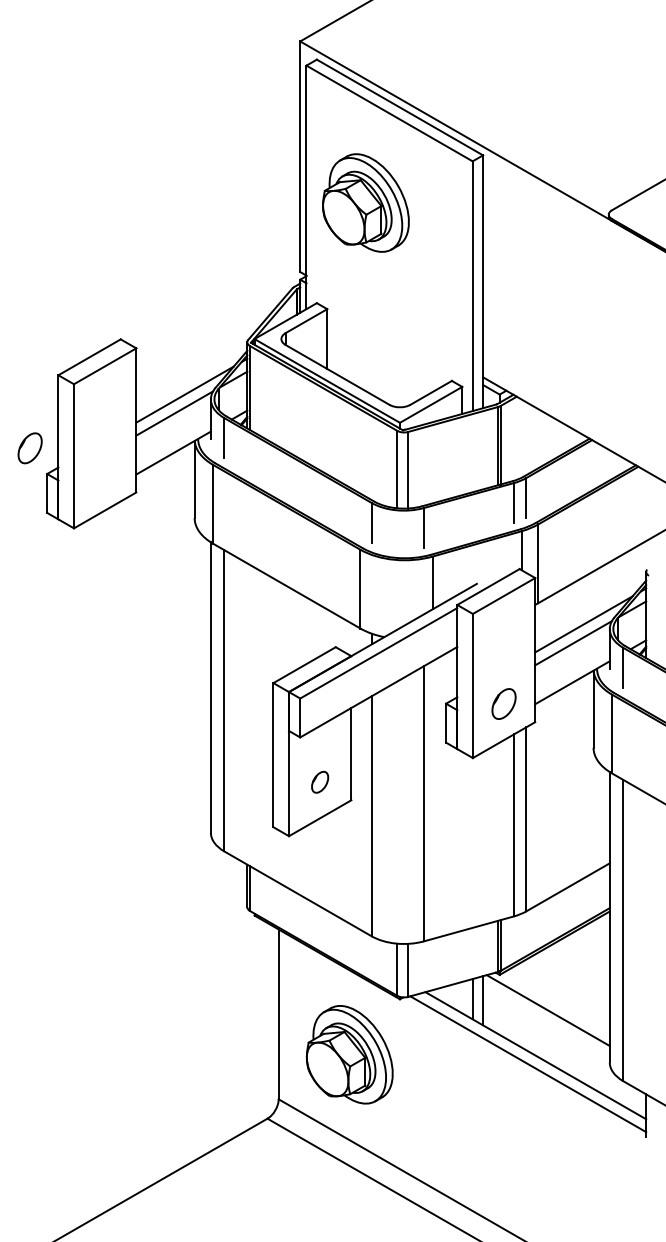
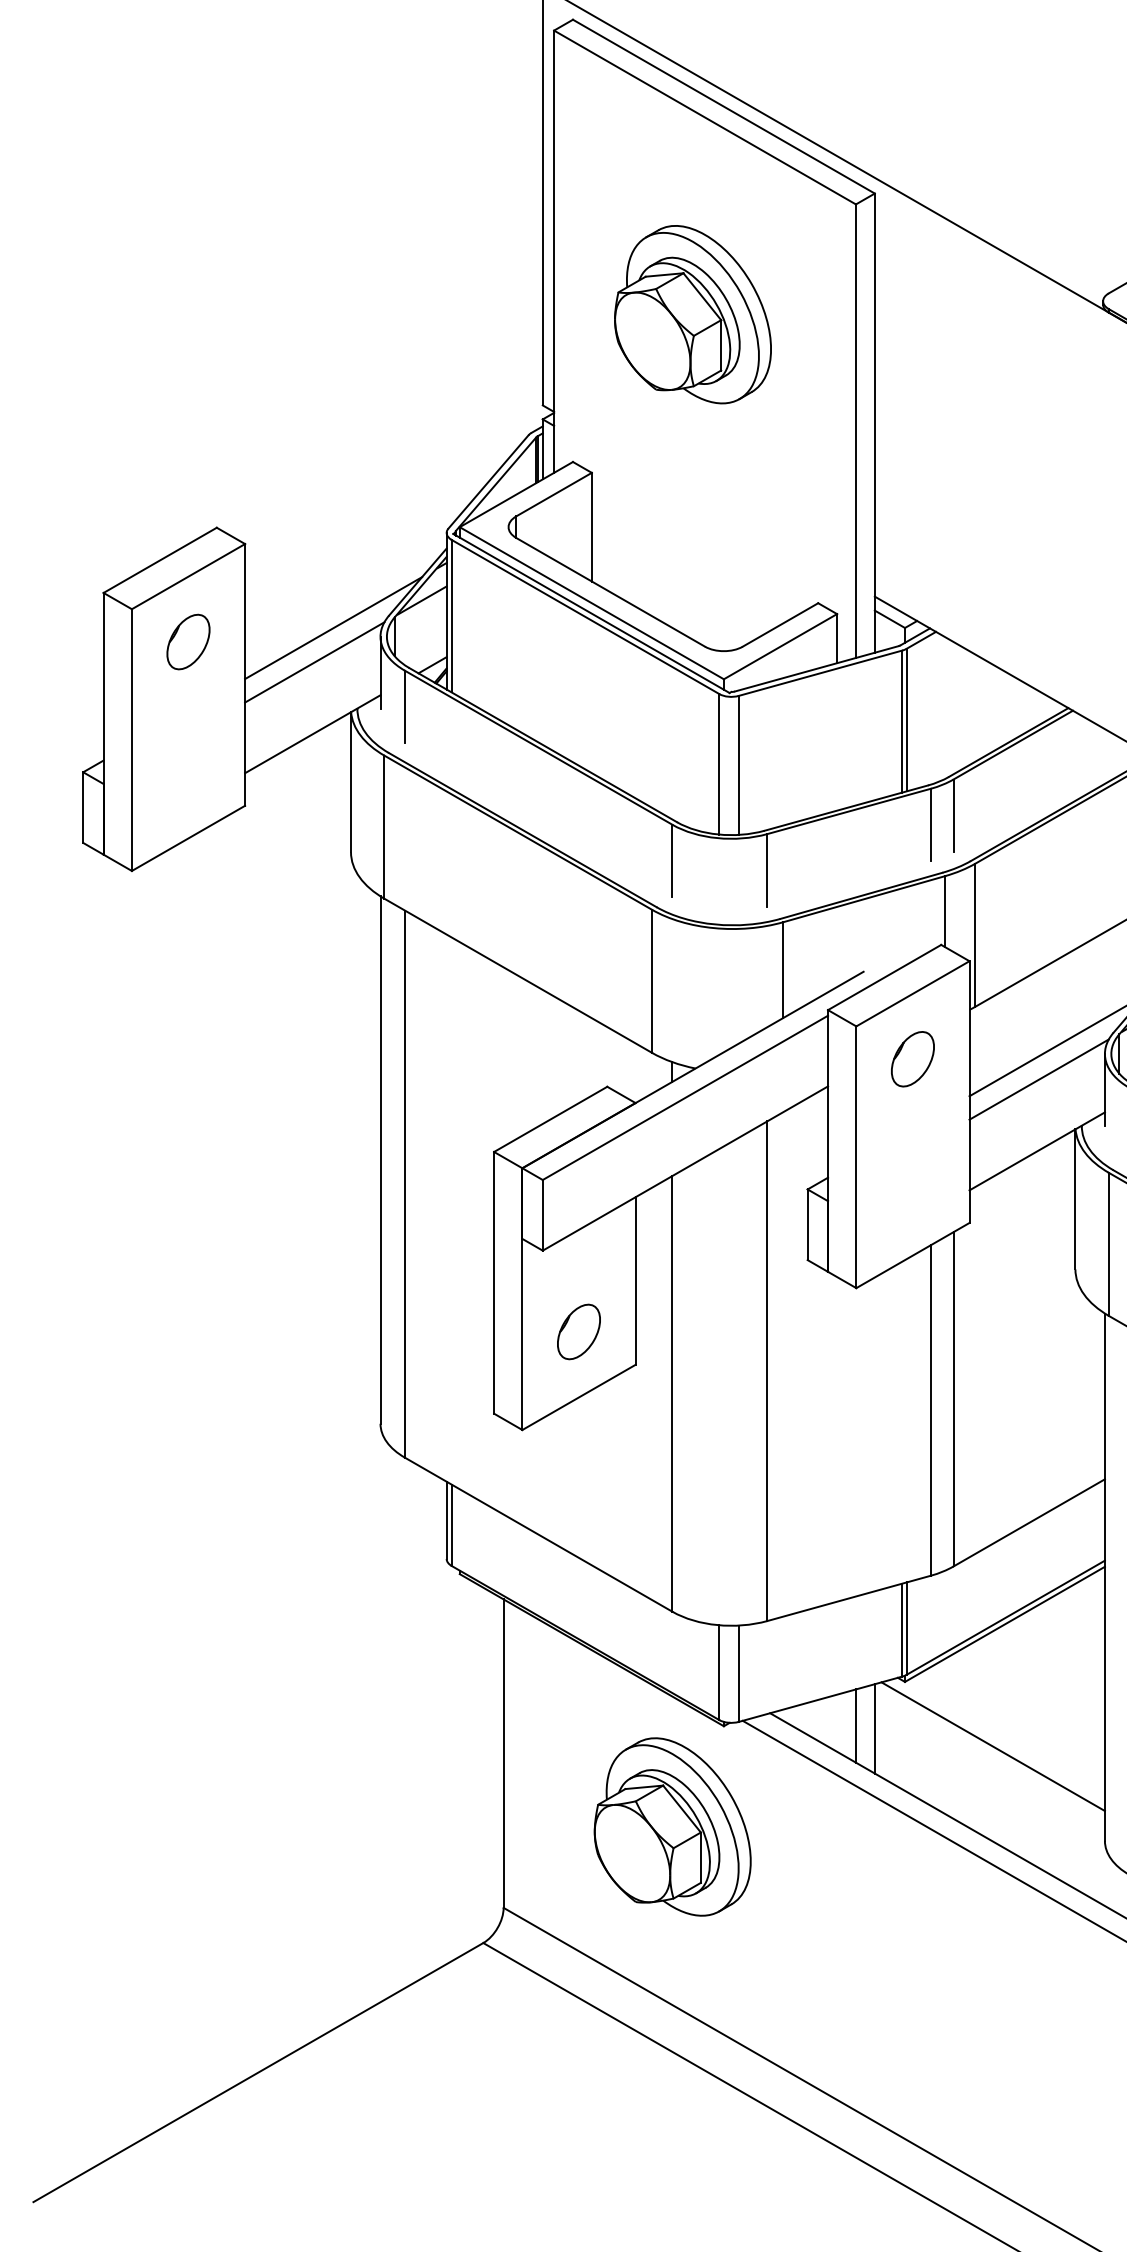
part: (365, 202) -> (692, 313), moved
part: (29, 448) -> (187, 642), moved
part: (503, 703) -> (911, 1058), moved
part: (319, 782) -> (577, 1332), size x1.43
part: (349, 1054) -> (672, 1826), moved

